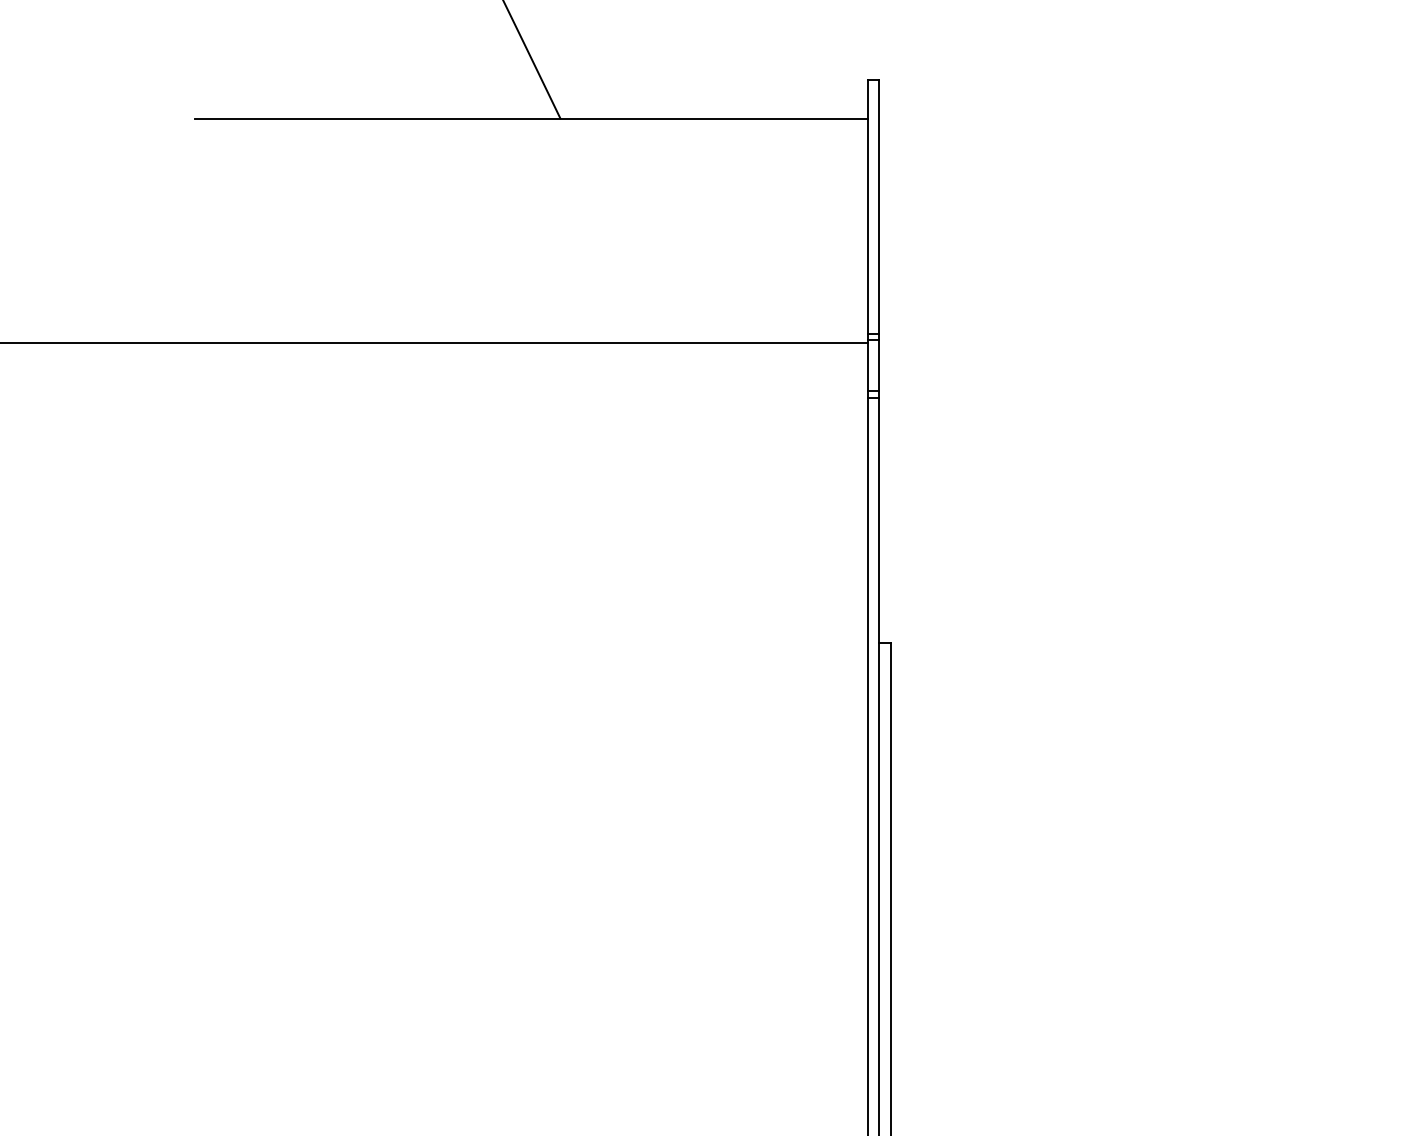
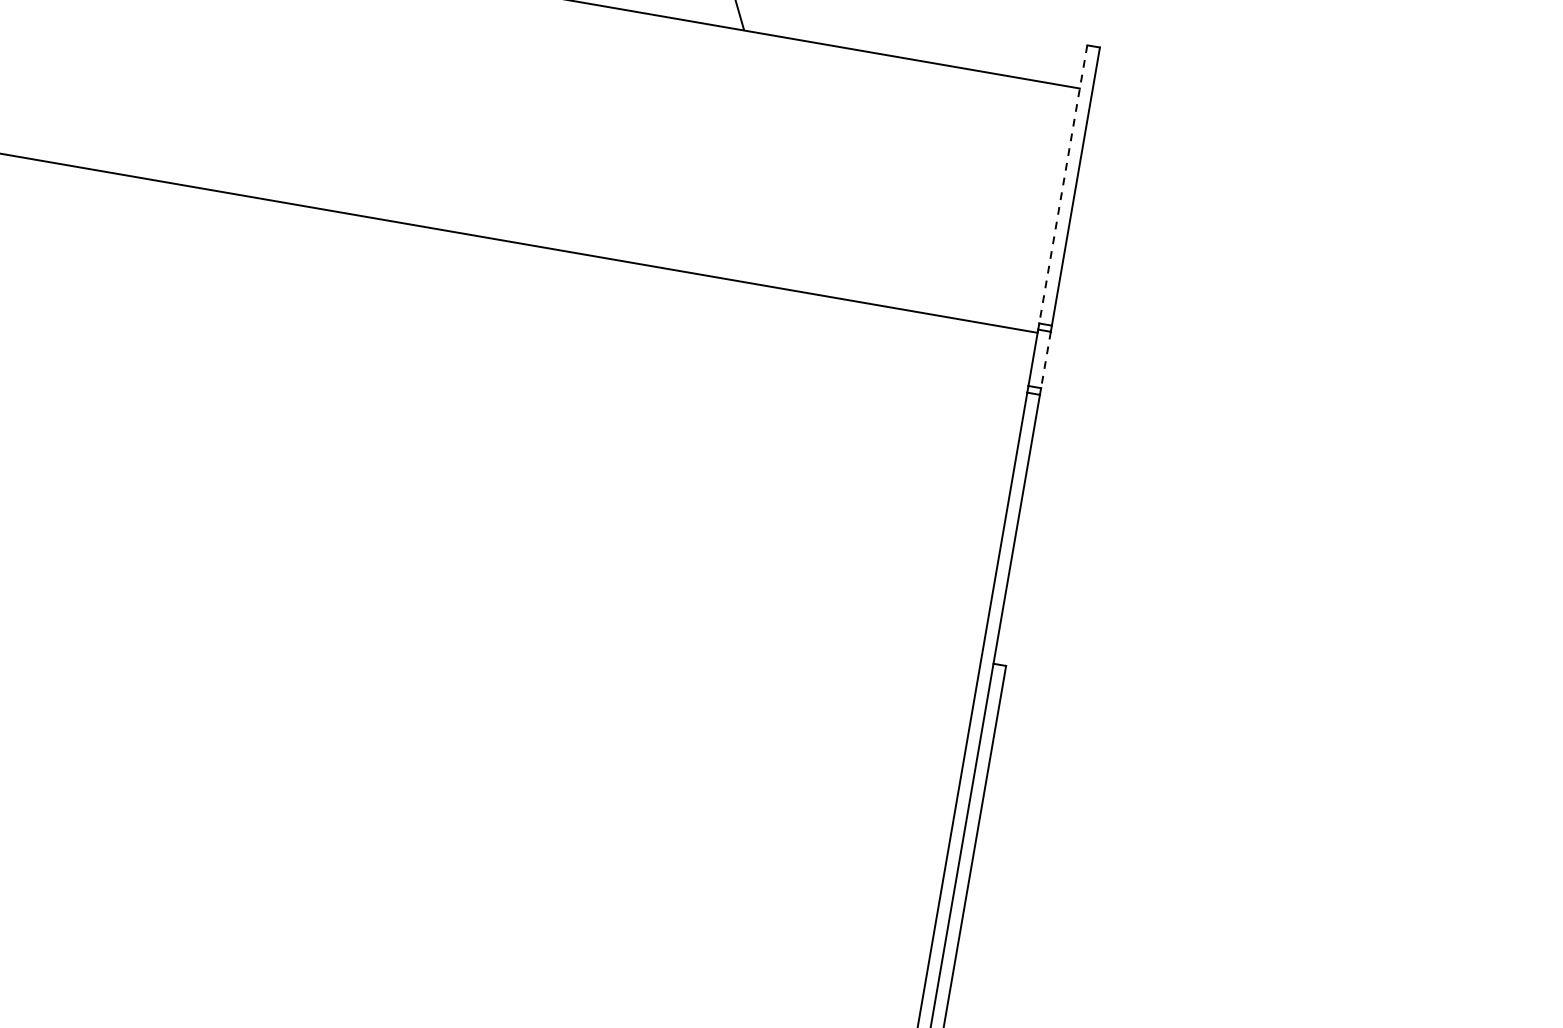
line: (867, 207) -> (1063, 184), solid -> dashed
line: (879, 365) -> (1046, 359), solid -> dashed

